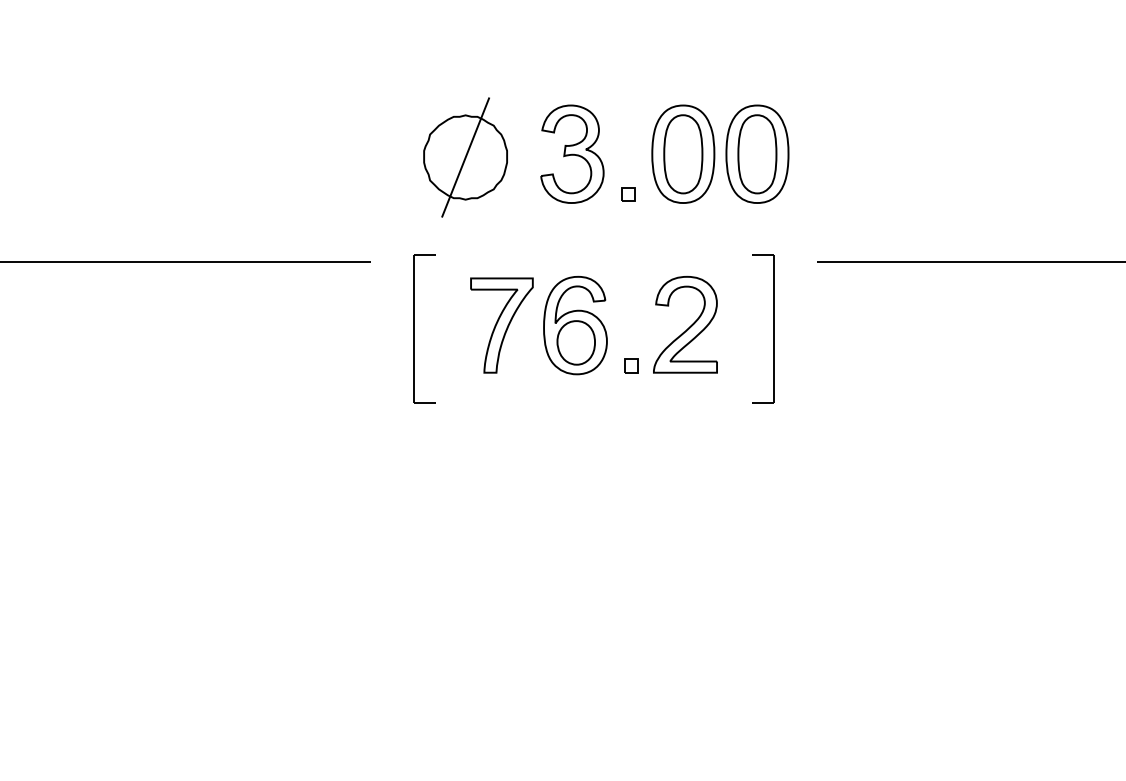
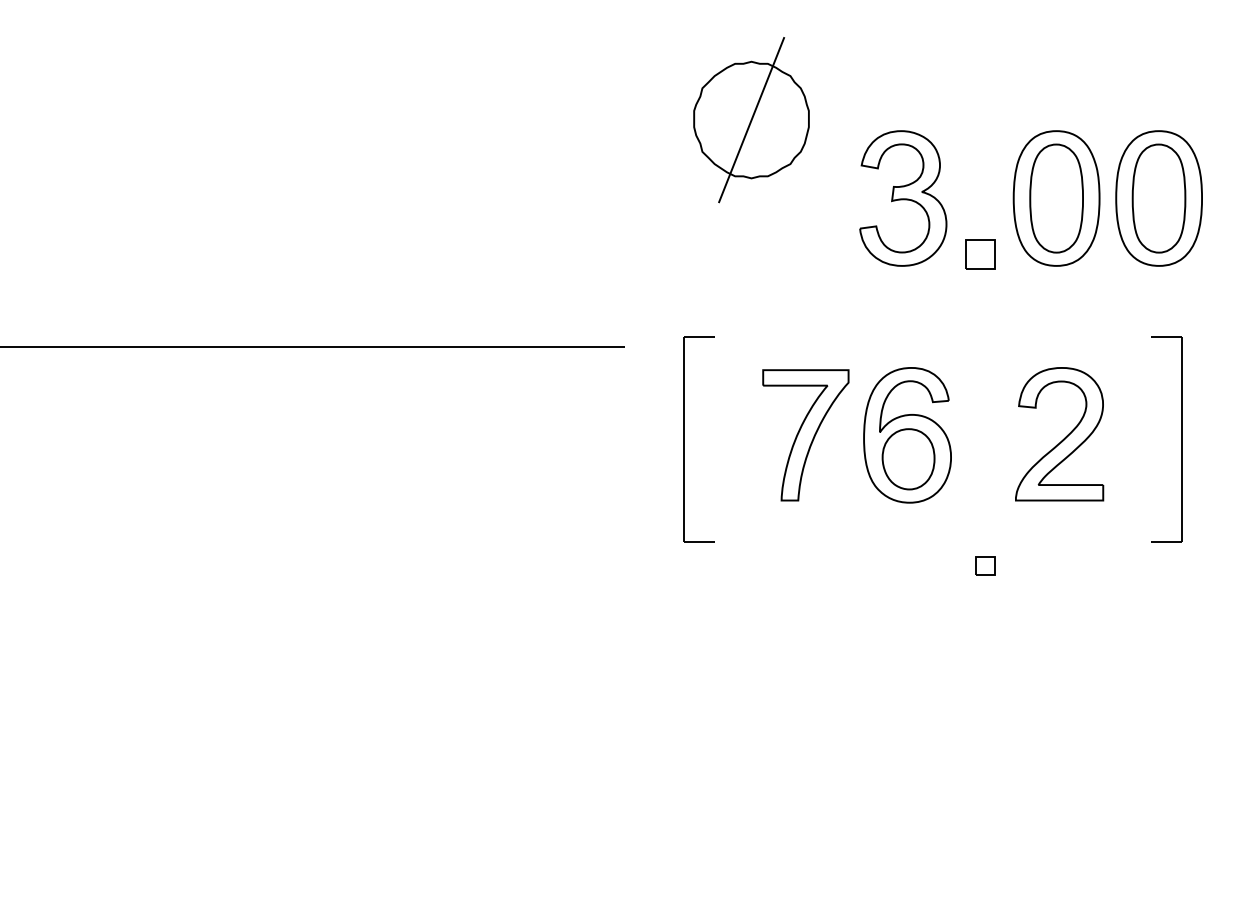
part: (465, 157) -> (751, 120), moved
part: (628, 194) -> (980, 254), size x1.6
part: (631, 365) -> (984, 565), moved

